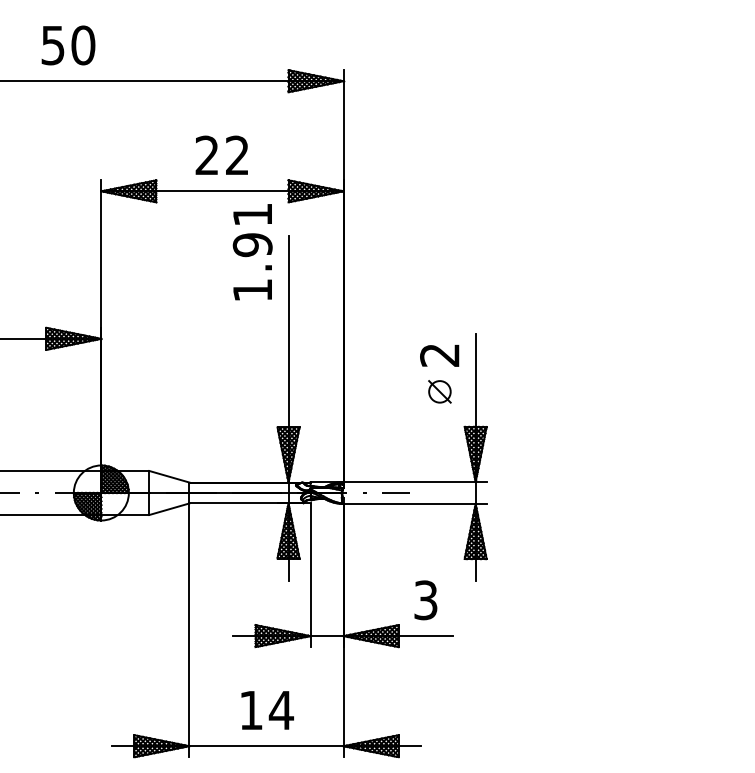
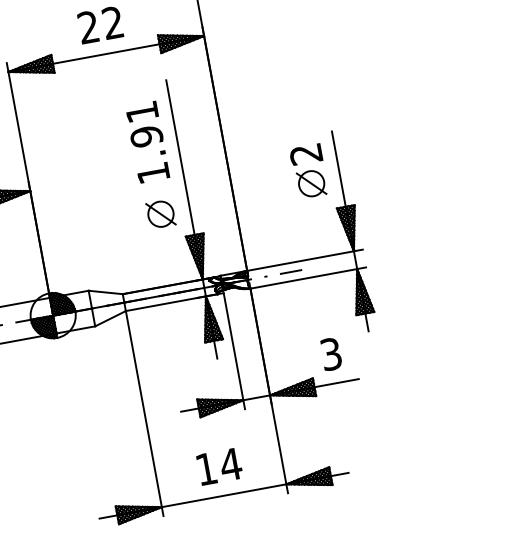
text: (252, 252) -> (147, 142), moved
part: (439, 391) -> (311, 183), size x1.43
part: (252, 394) -> (160, 213), added

